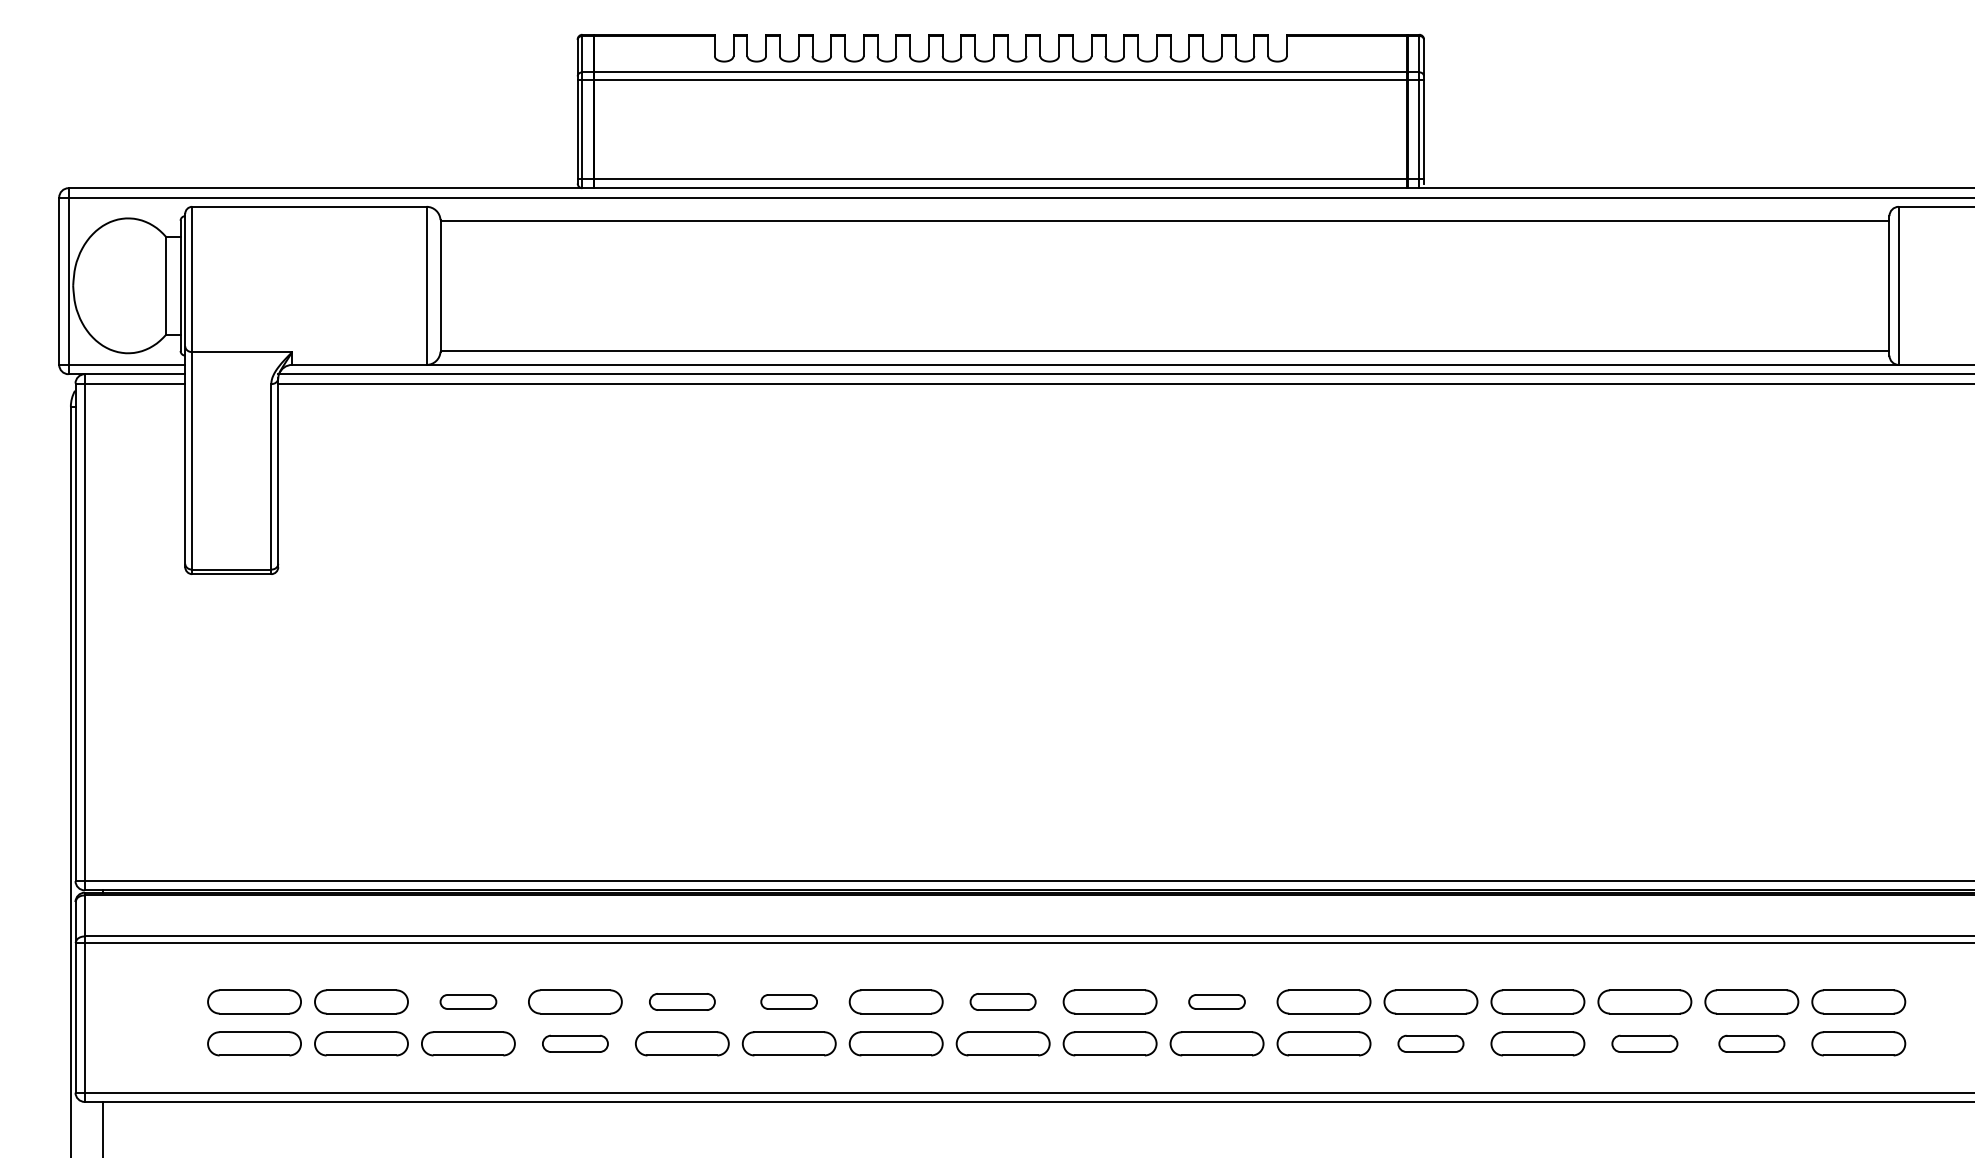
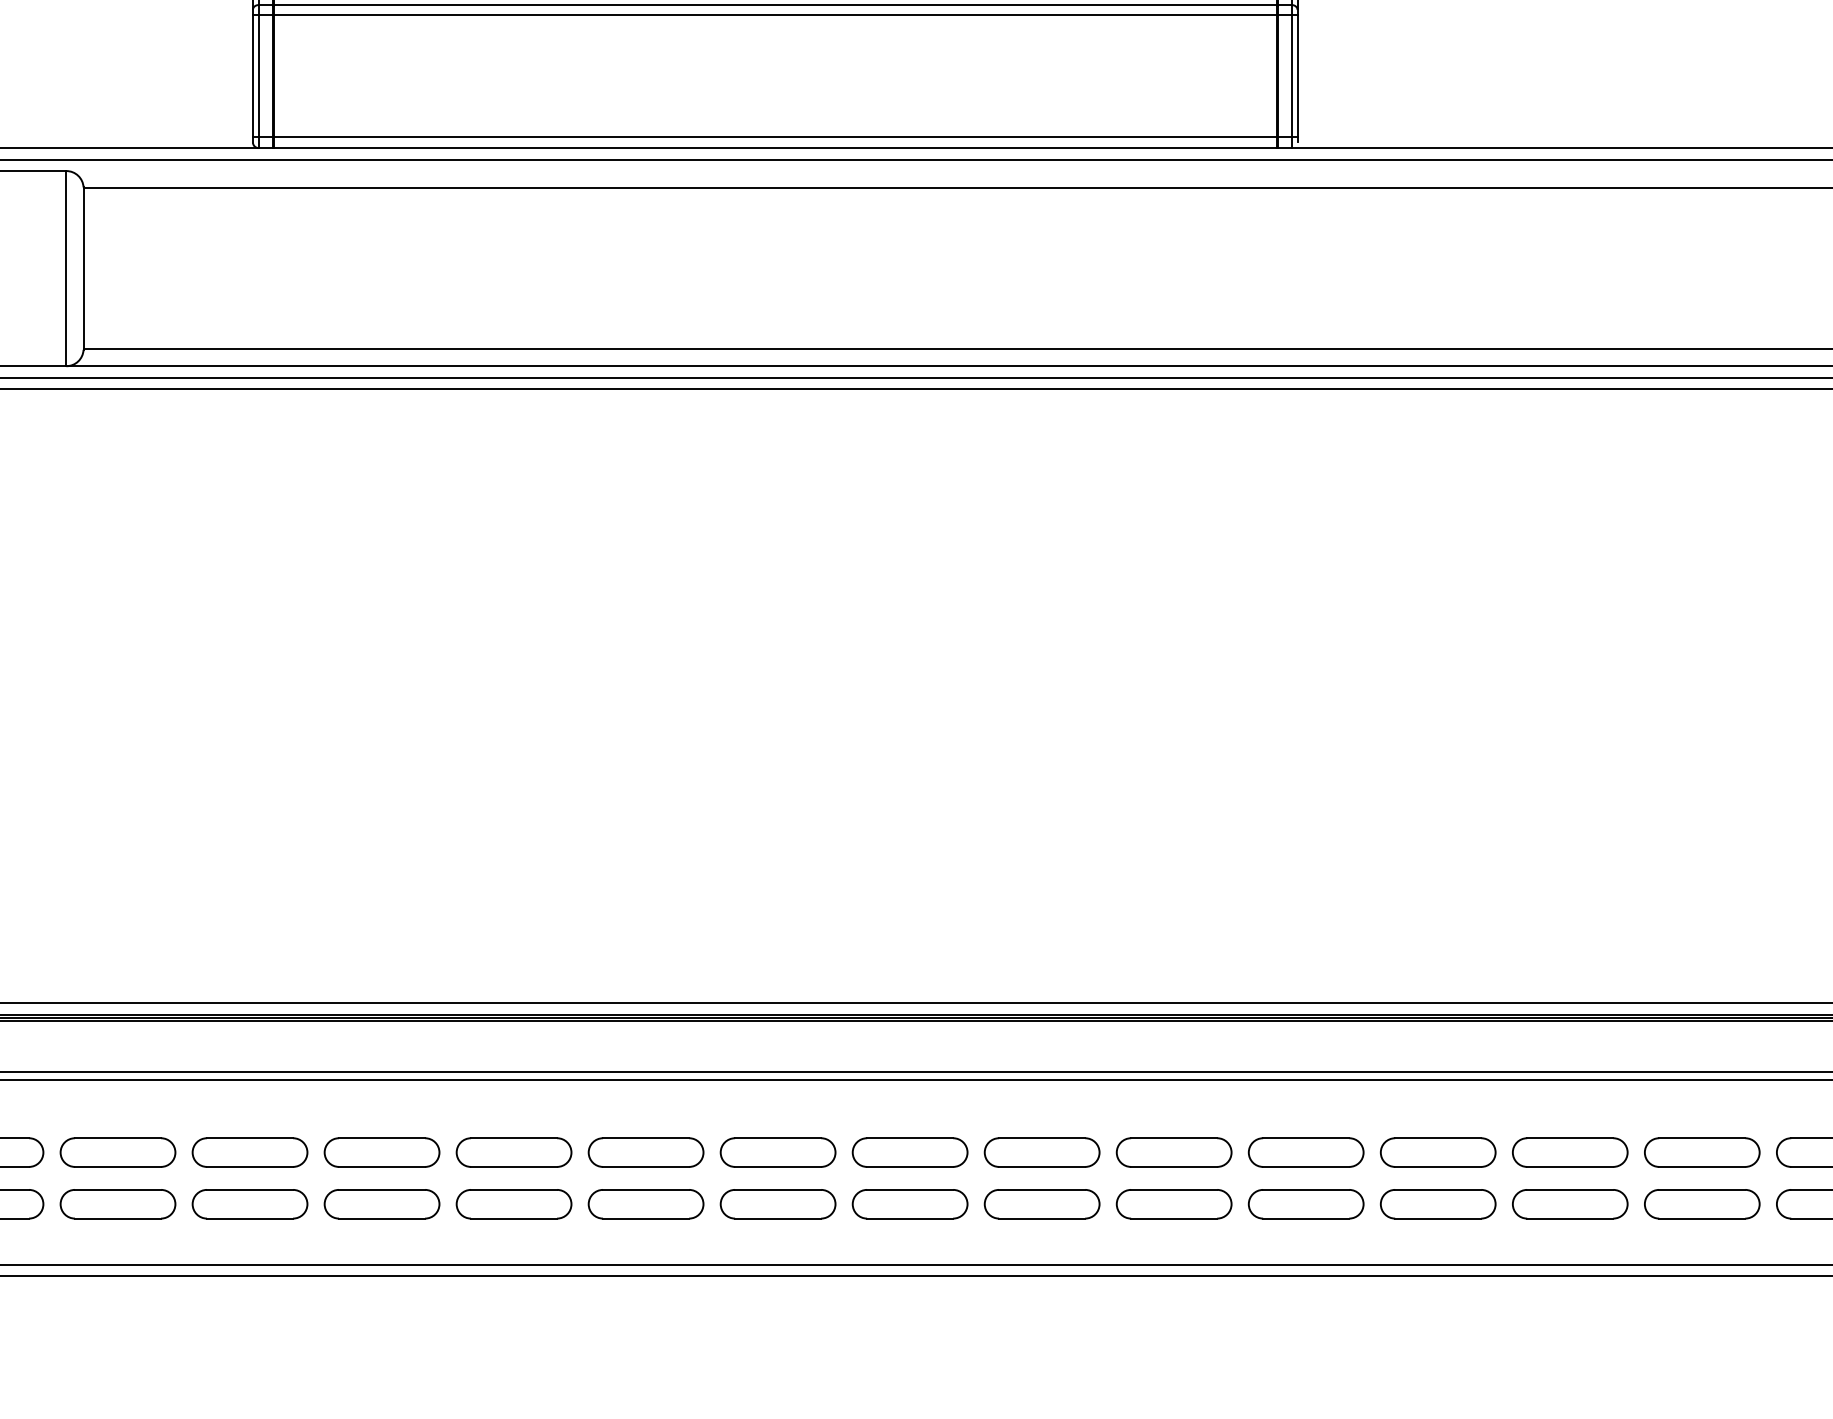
part: (468, 1001) -> (118, 1151), size x1.67
part: (682, 1001) -> (382, 1151), size x1.43
part: (788, 1001) -> (513, 1151), size x1.67
part: (1002, 1001) -> (777, 1151), size x1.43
part: (1216, 1001) -> (1041, 1151), size x1.67
part: (575, 1043) -> (250, 1203), size x1.43
part: (1430, 1043) -> (1305, 1203), size x1.43
part: (1644, 1043) -> (1569, 1203), size x1.43
part: (1751, 1043) -> (1701, 1203), size x1.43

